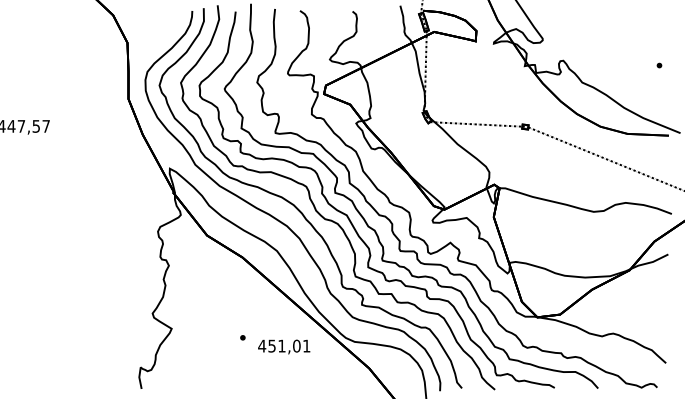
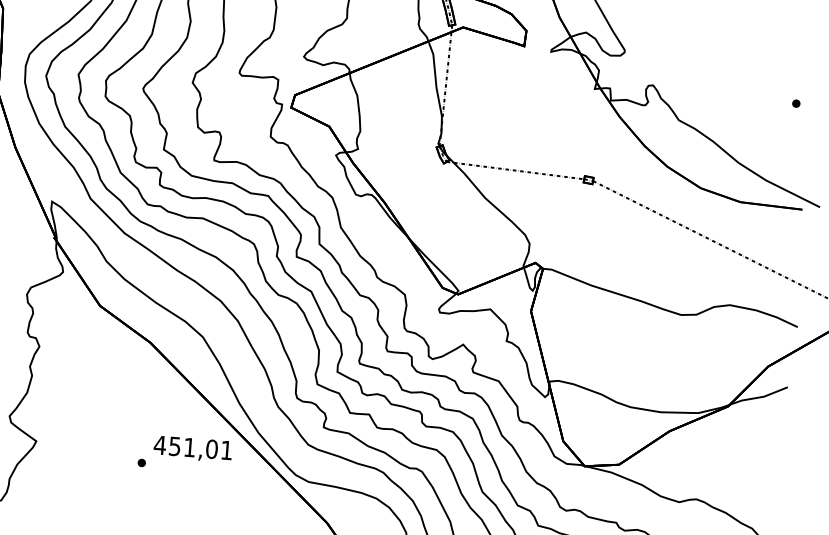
text: (284, 346) -> (193, 448), moved

